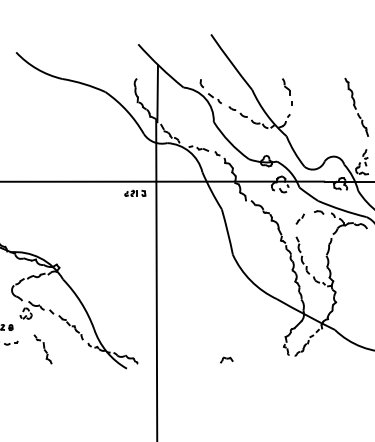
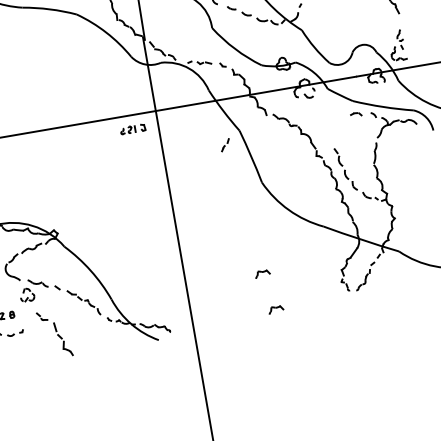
part: (299, 218) -> (224, 144), moved
part: (220, 328) -> (262, 273), added
part: (42, 349) -> (54, 334), size x1.4

